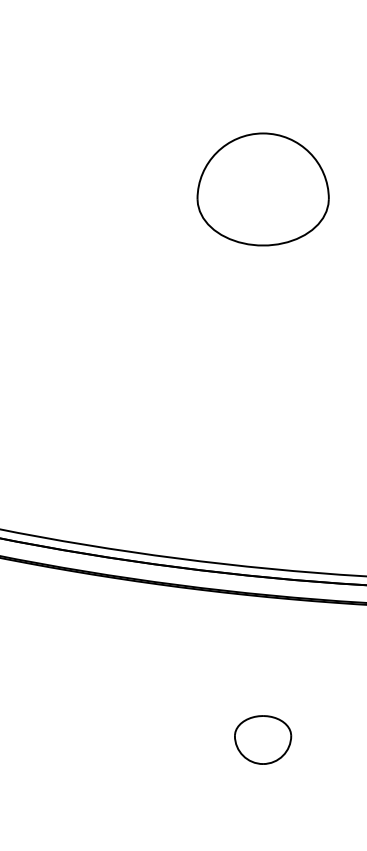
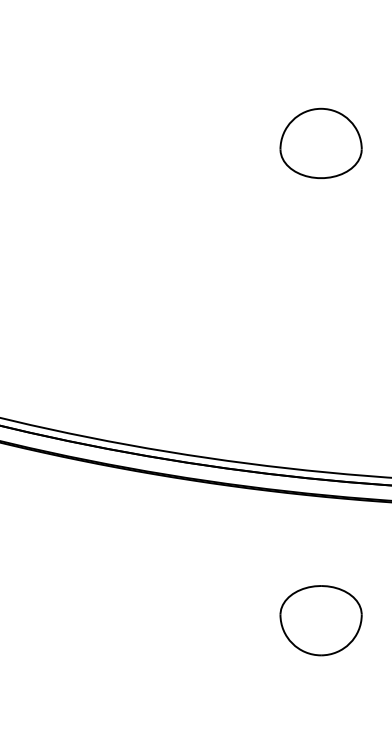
part: (262, 188) -> (320, 142), size x0.71
part: (262, 739) -> (320, 620), size x1.67

